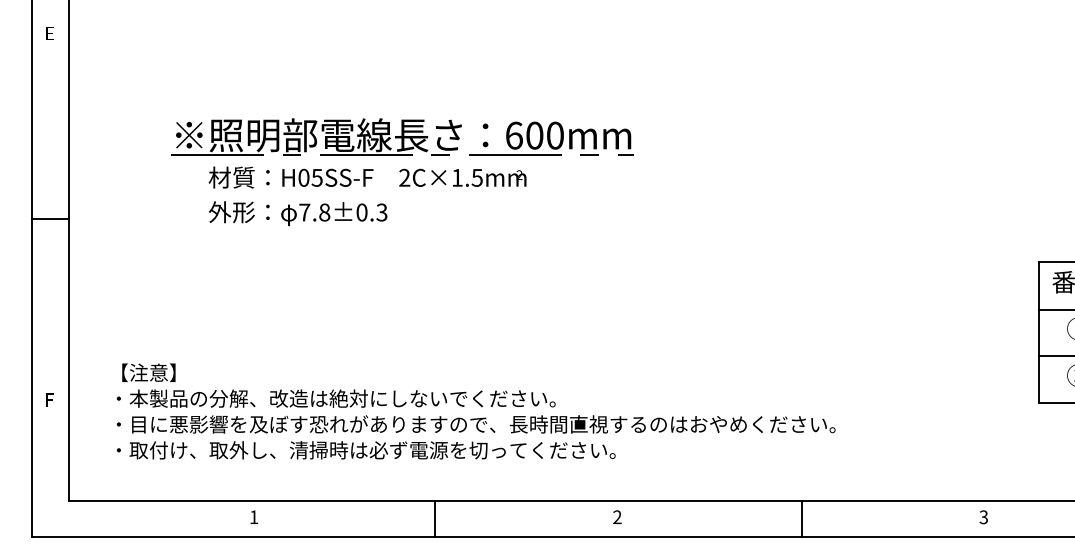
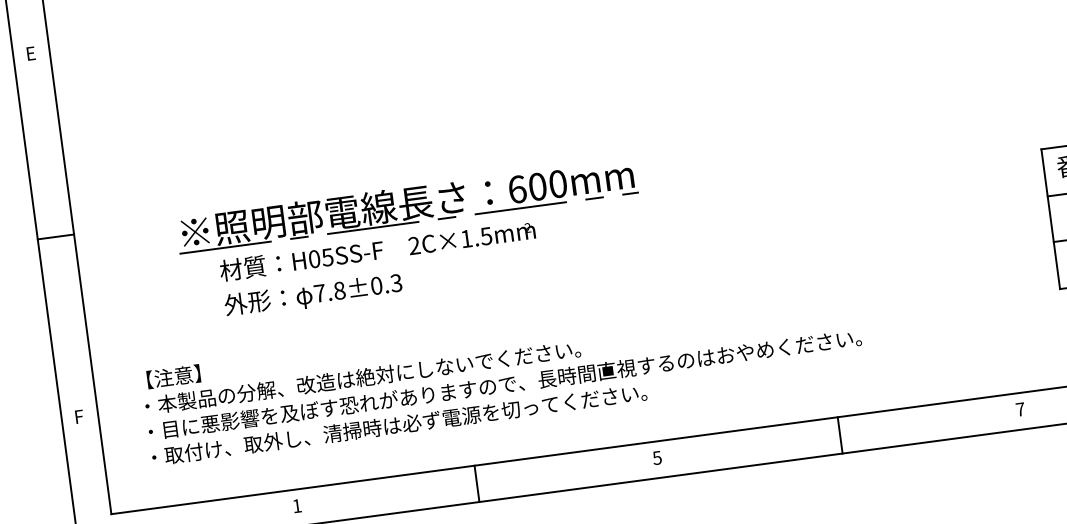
part: (402, 172) -> (411, 240), moved
text: (617, 517) -> (657, 458), 2 -> 5
text: (983, 517) -> (1020, 409), 3 -> 7

